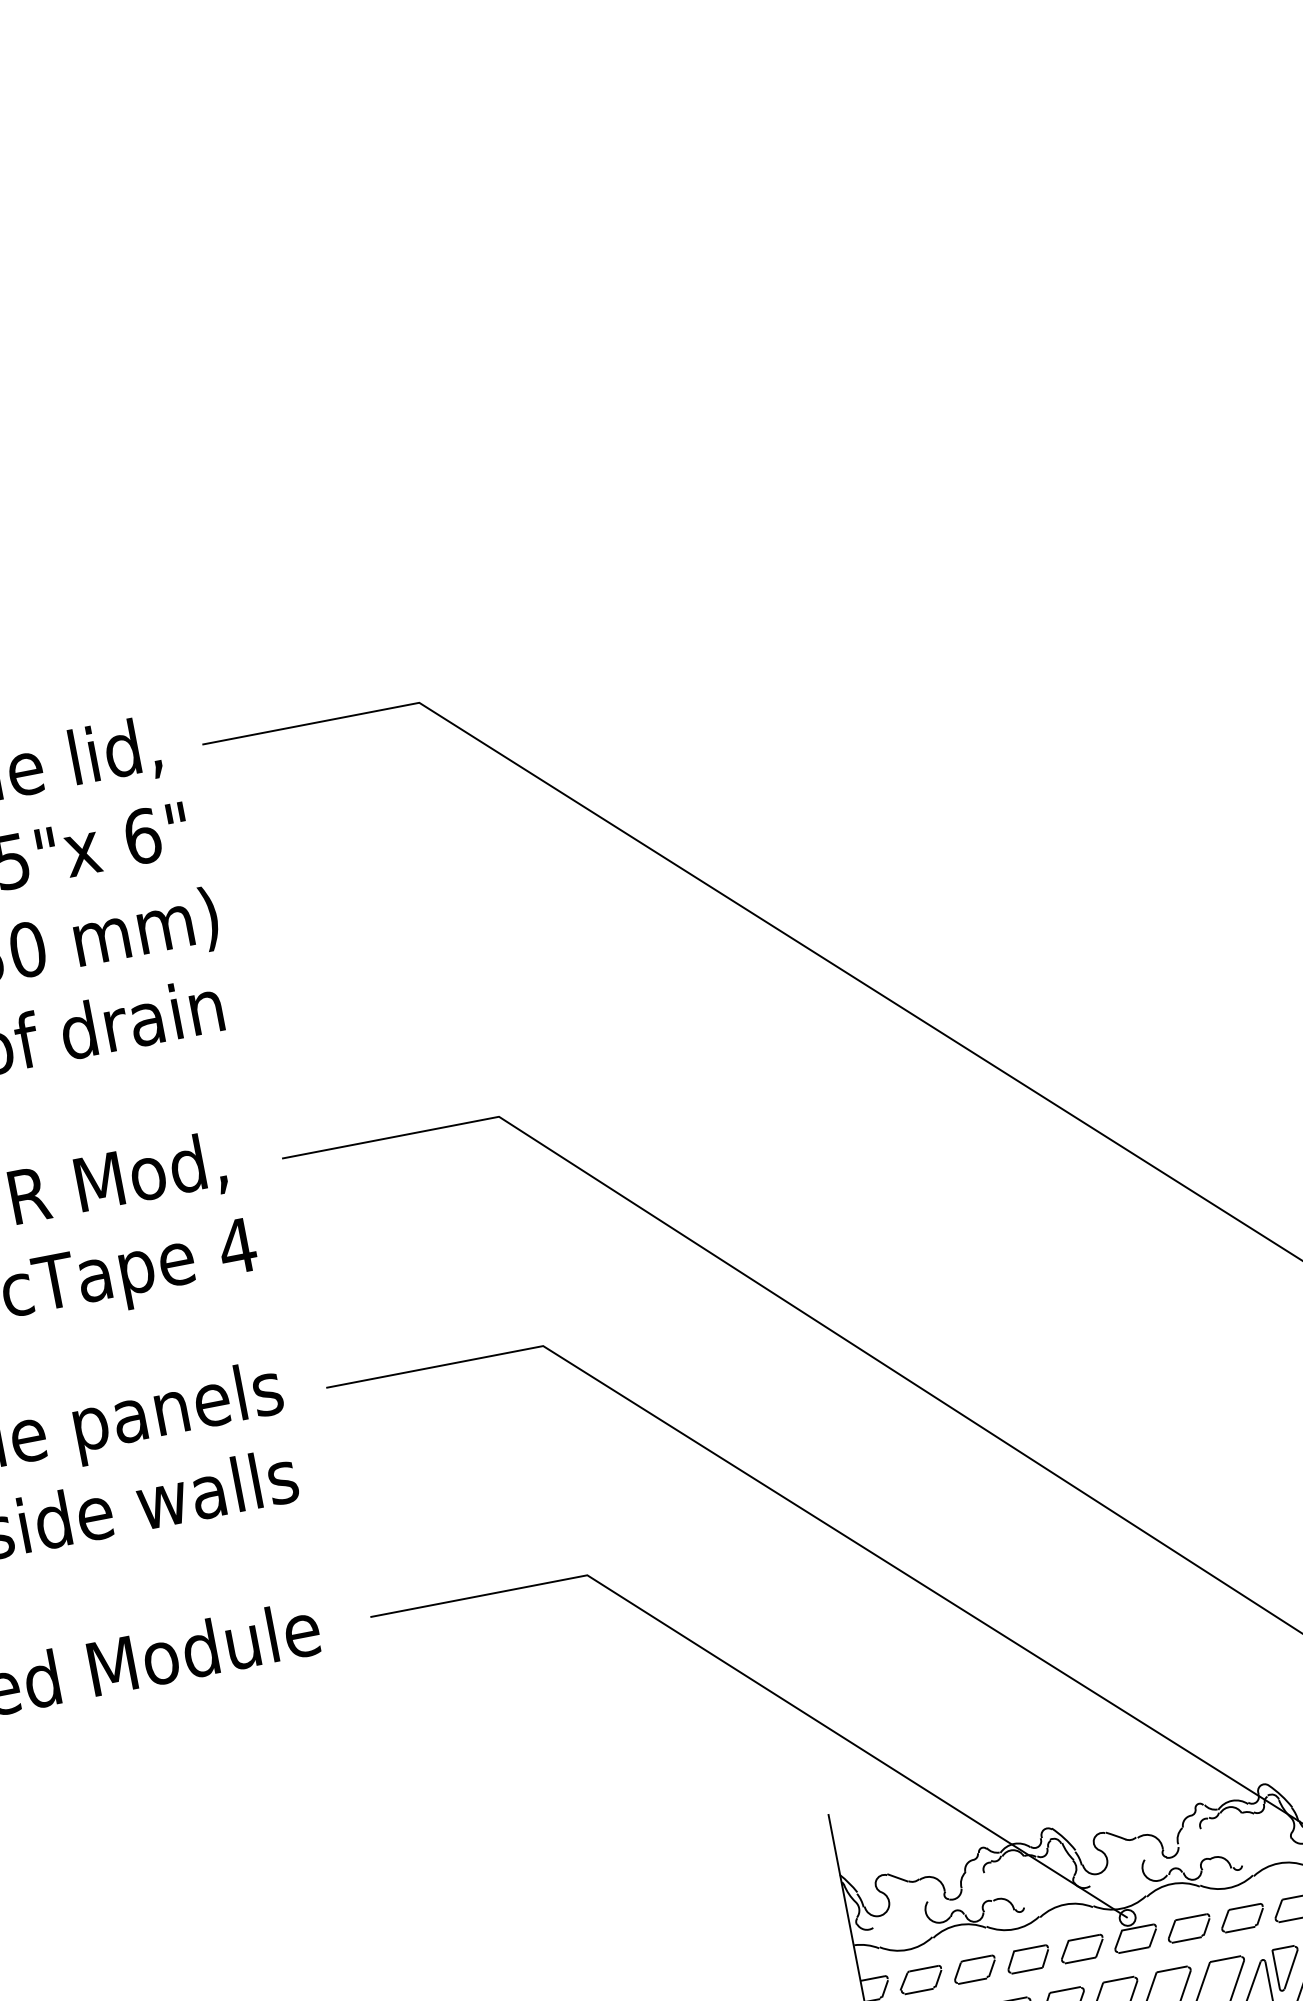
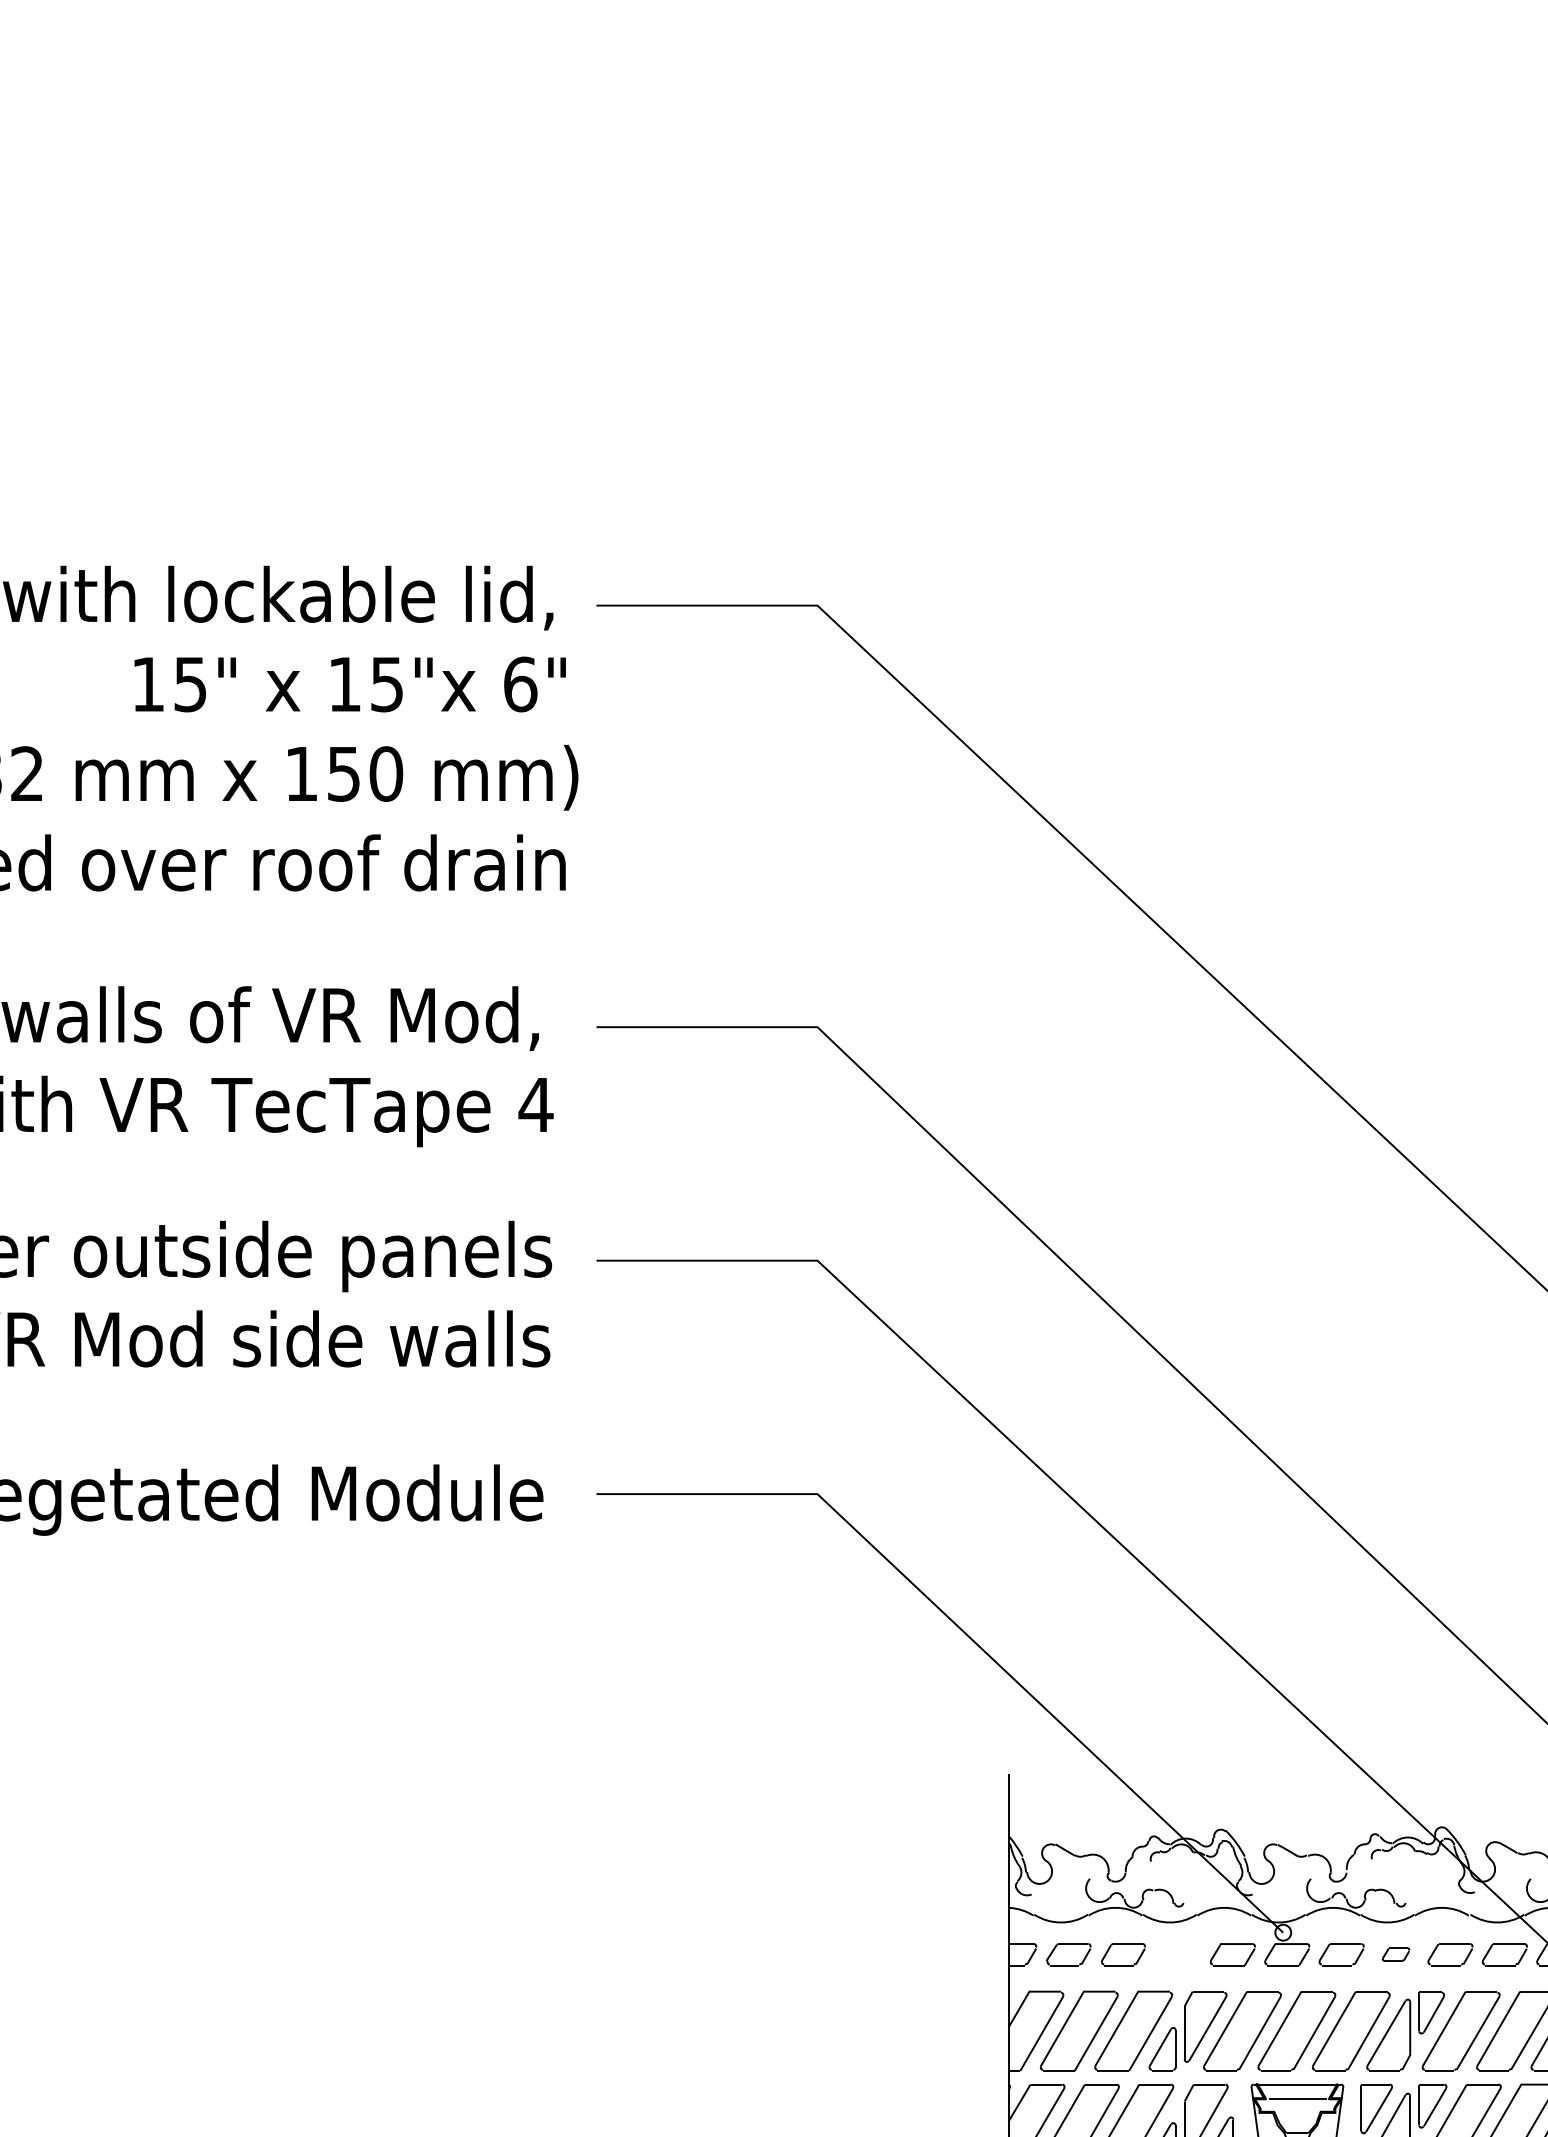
part: (1242, 1918) -> (1395, 1954), size x0.6
part: (1027, 1959) -> (1177, 1954), removed

